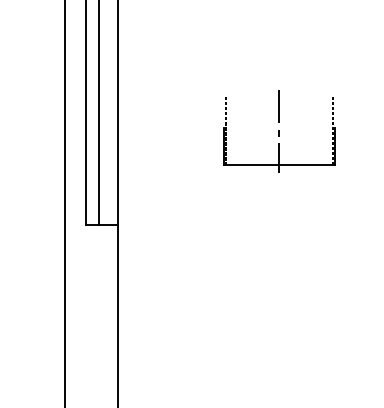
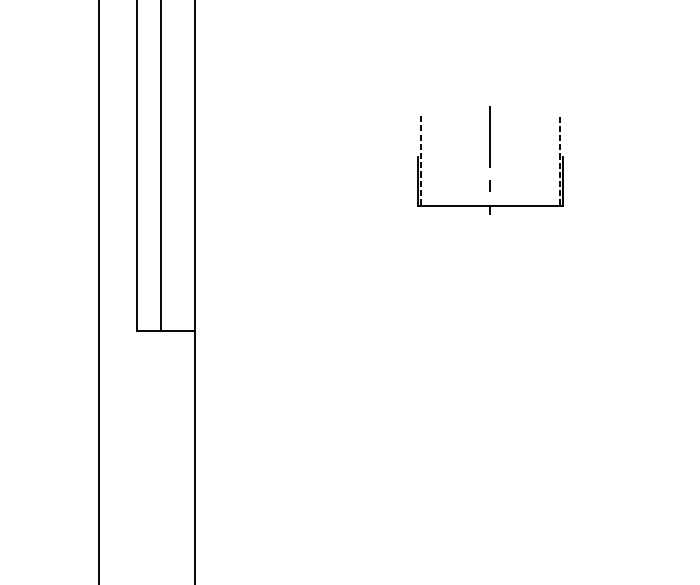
part: (279, 131) -> (490, 161), size x0.71

